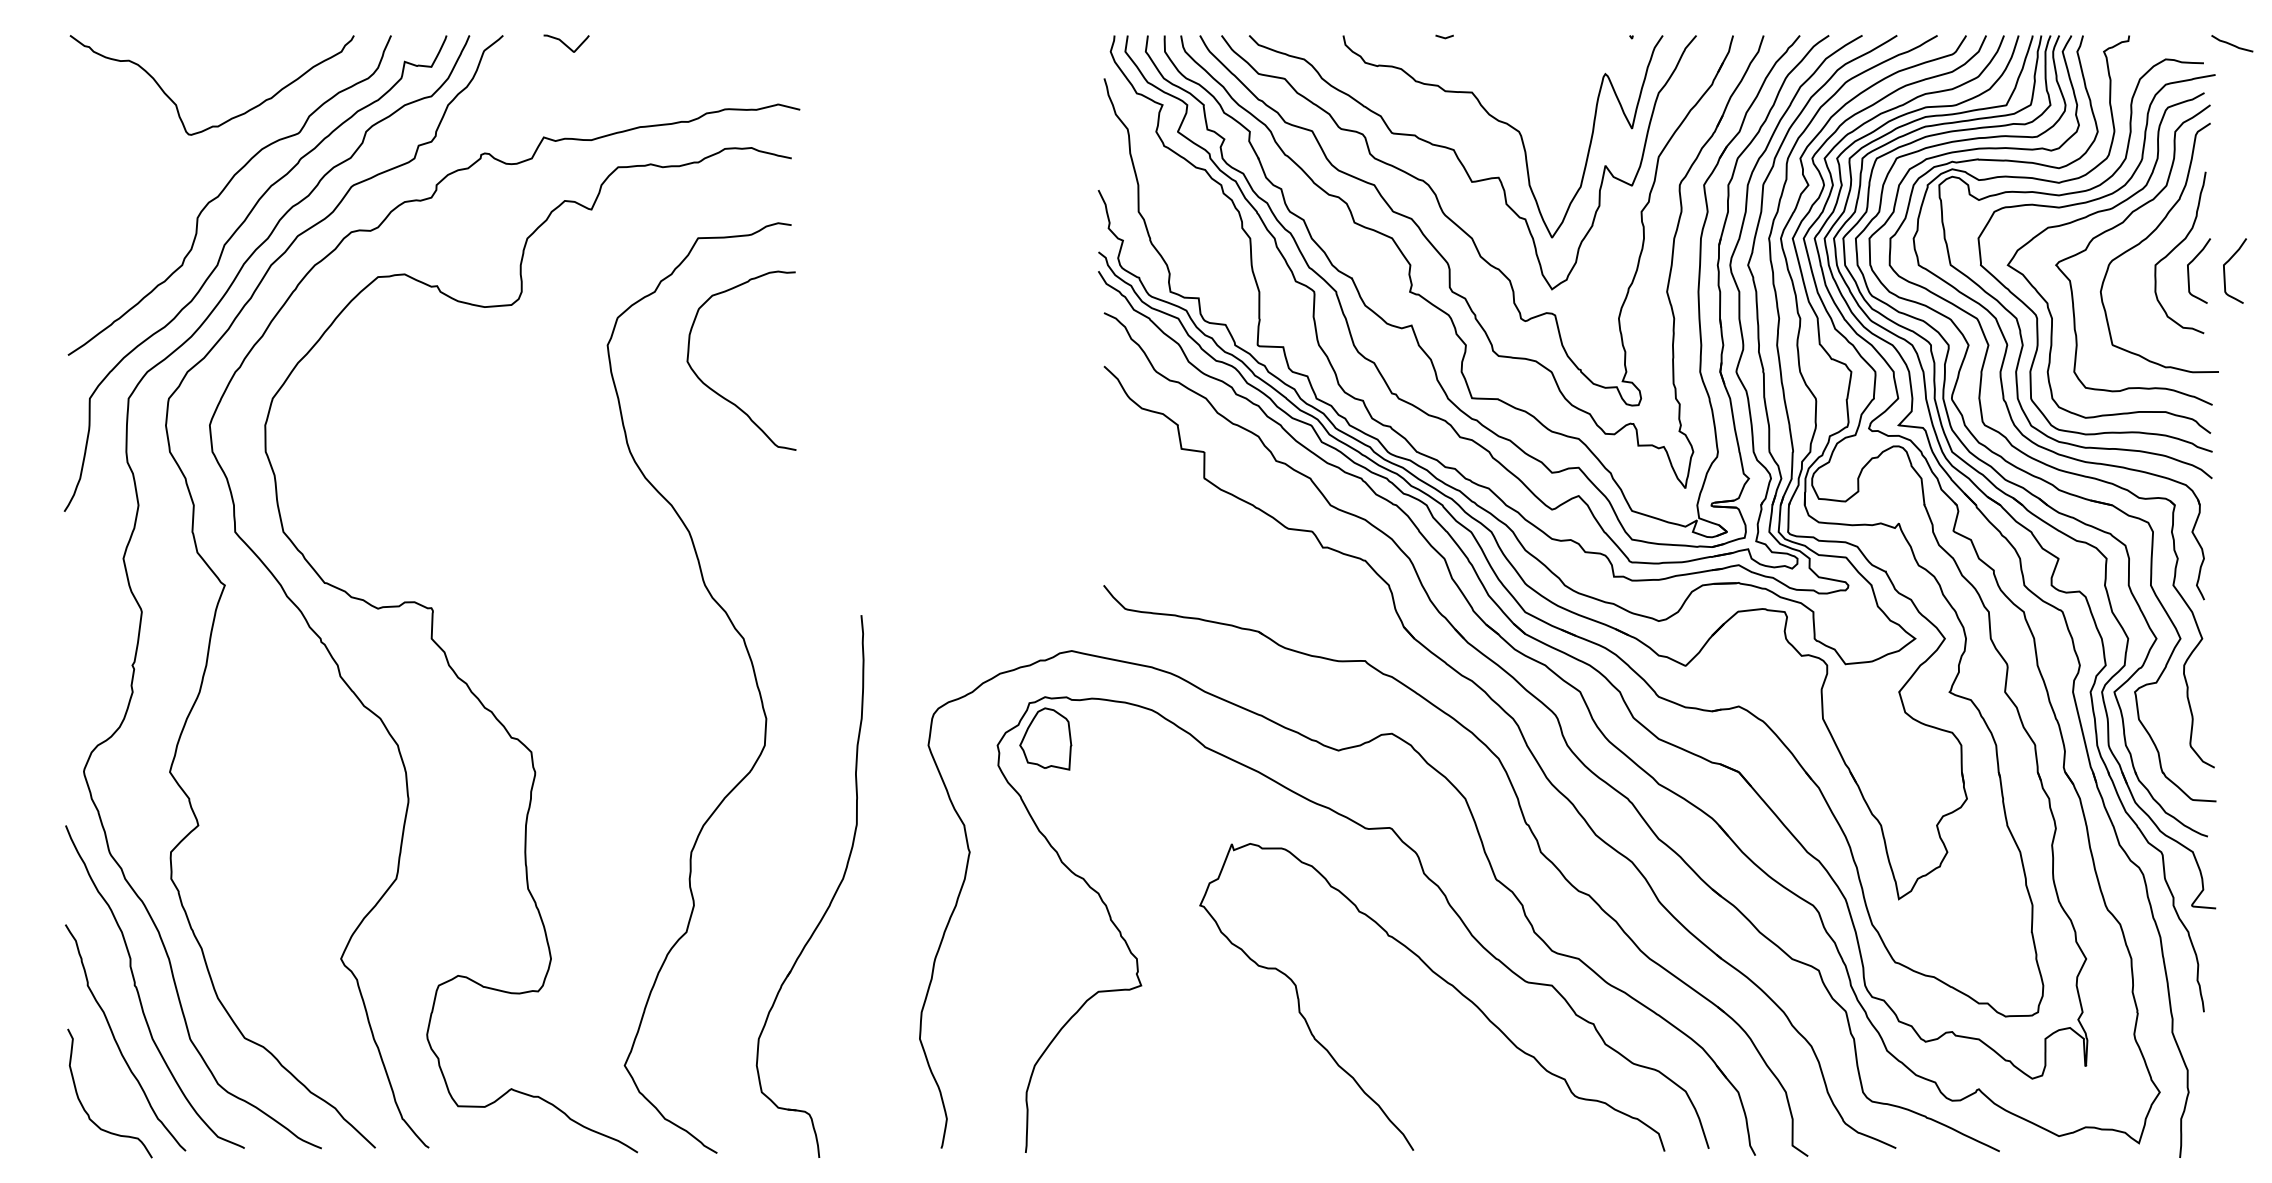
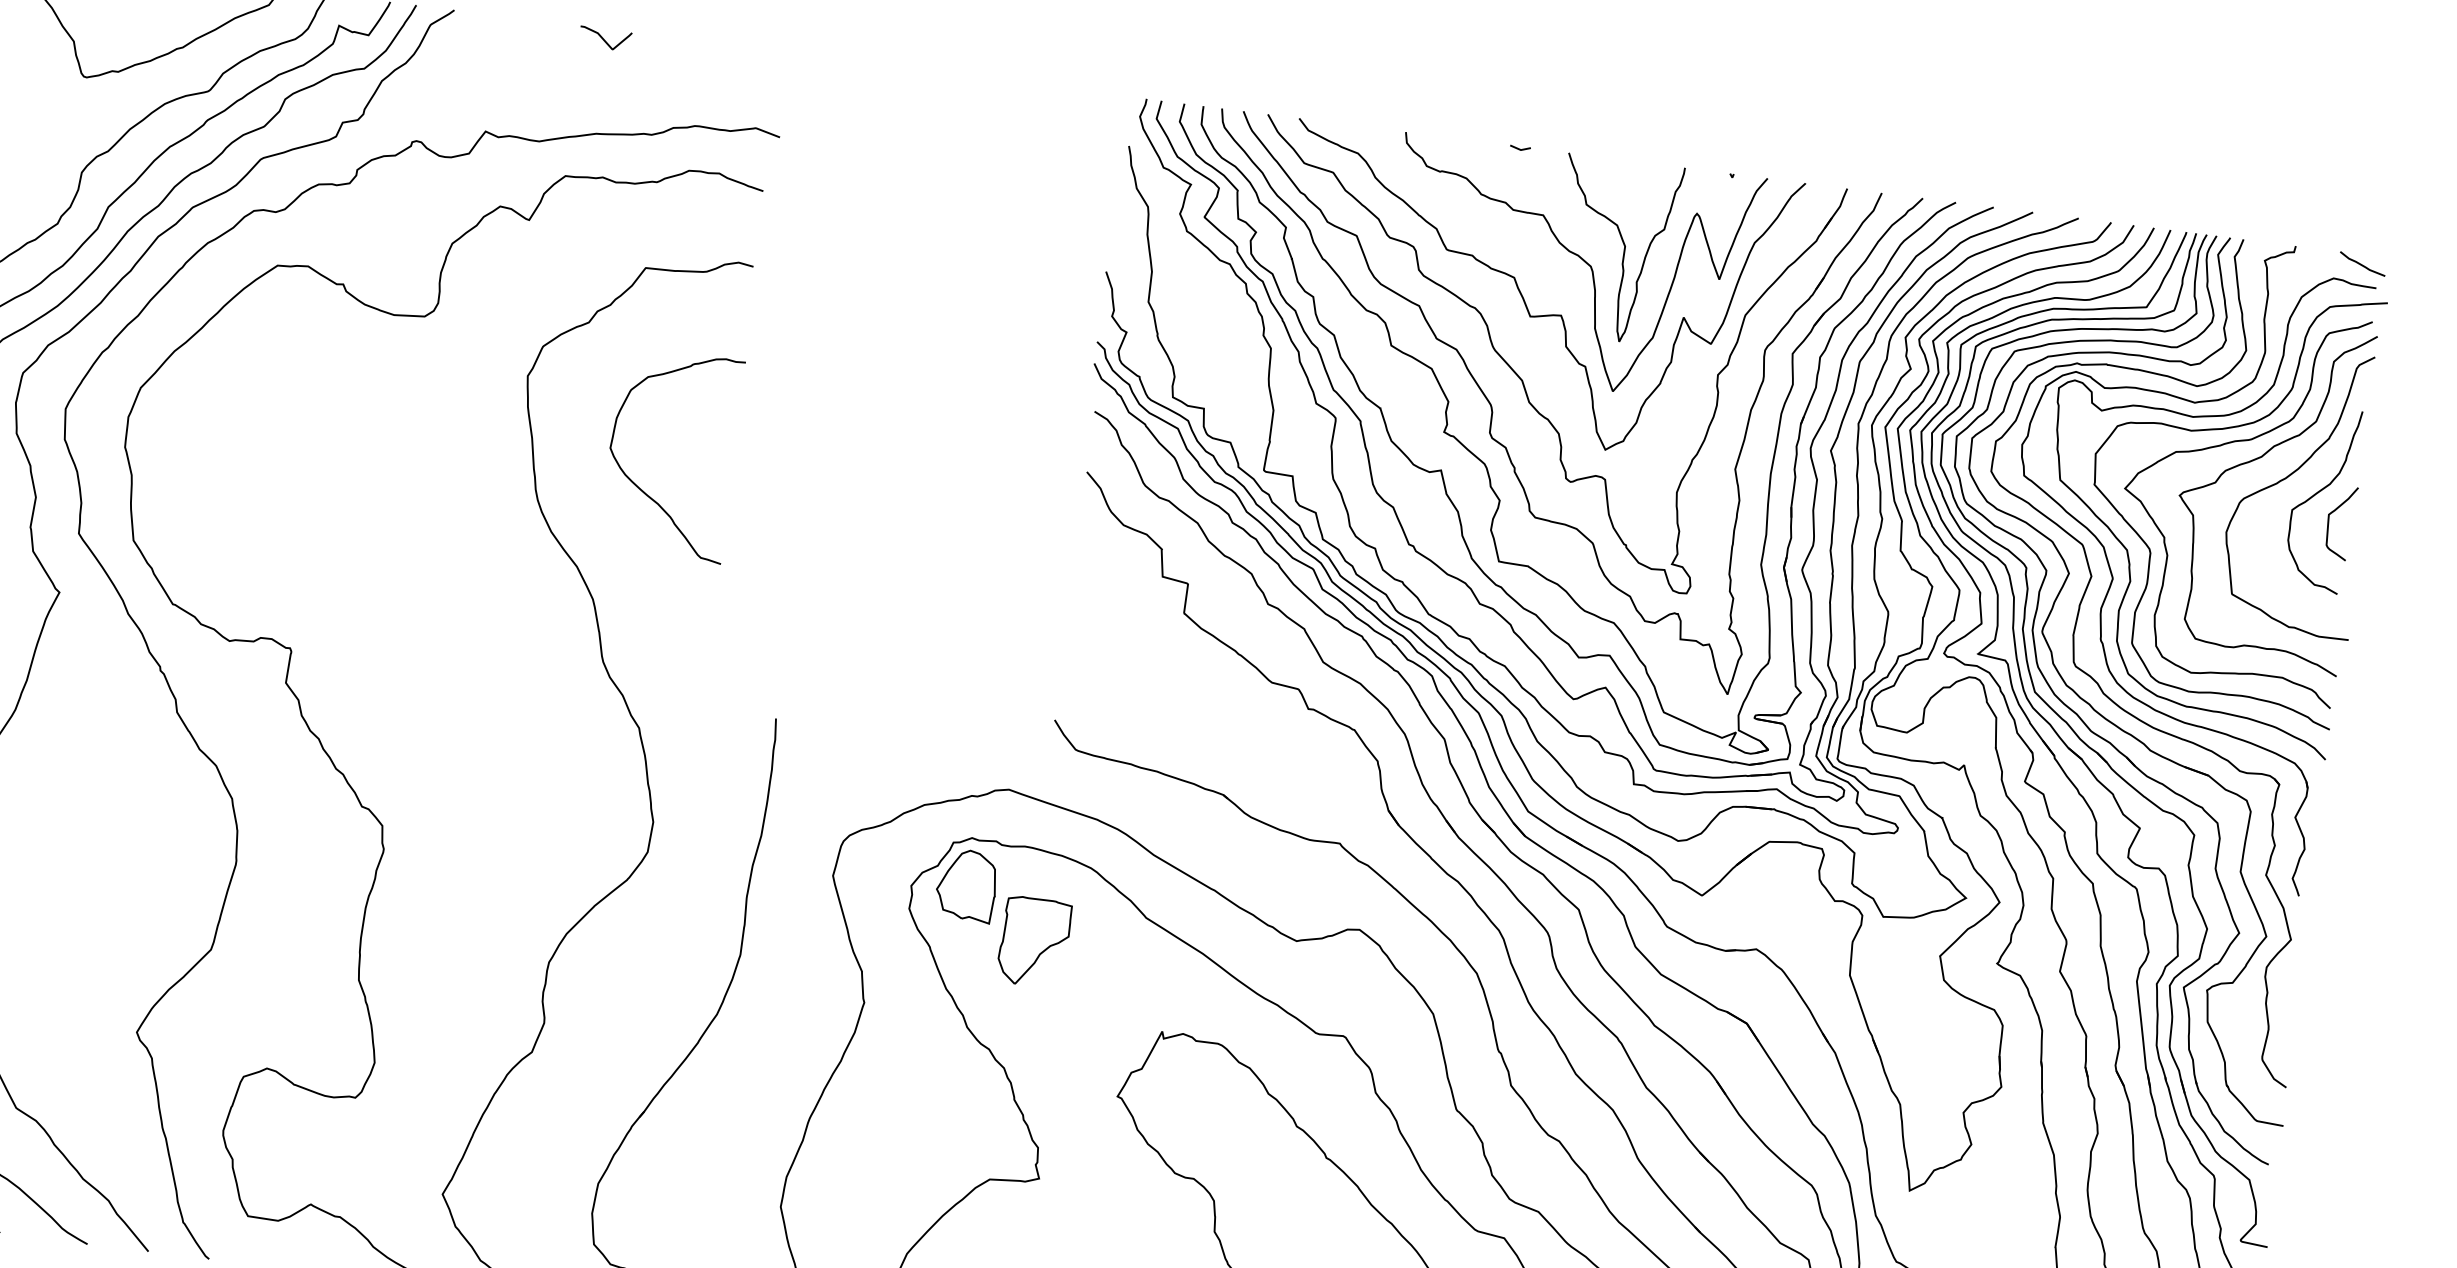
curve: (565, 43) -> (604, 38), moved
curve: (2231, 43) -> (2361, 263), moved
curve: (1545, 114) -> (1623, 250), added
curve: (2225, 271) -> (2370, 527), removed
curve: (719, 393) -> (642, 488), moved
part: (1110, 780) -> (1034, 941), added

